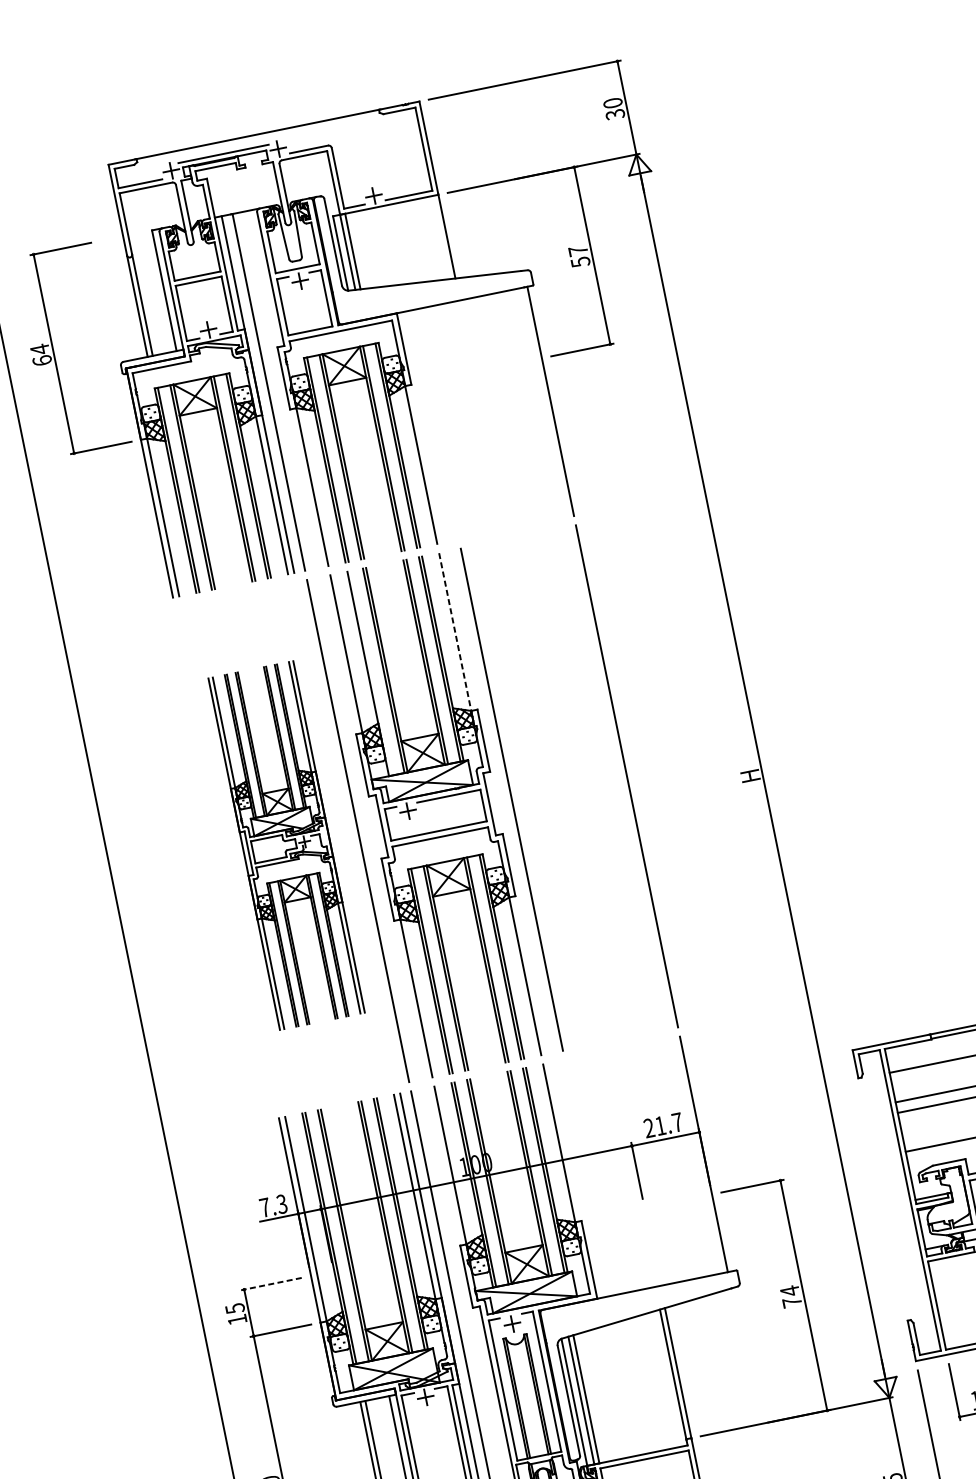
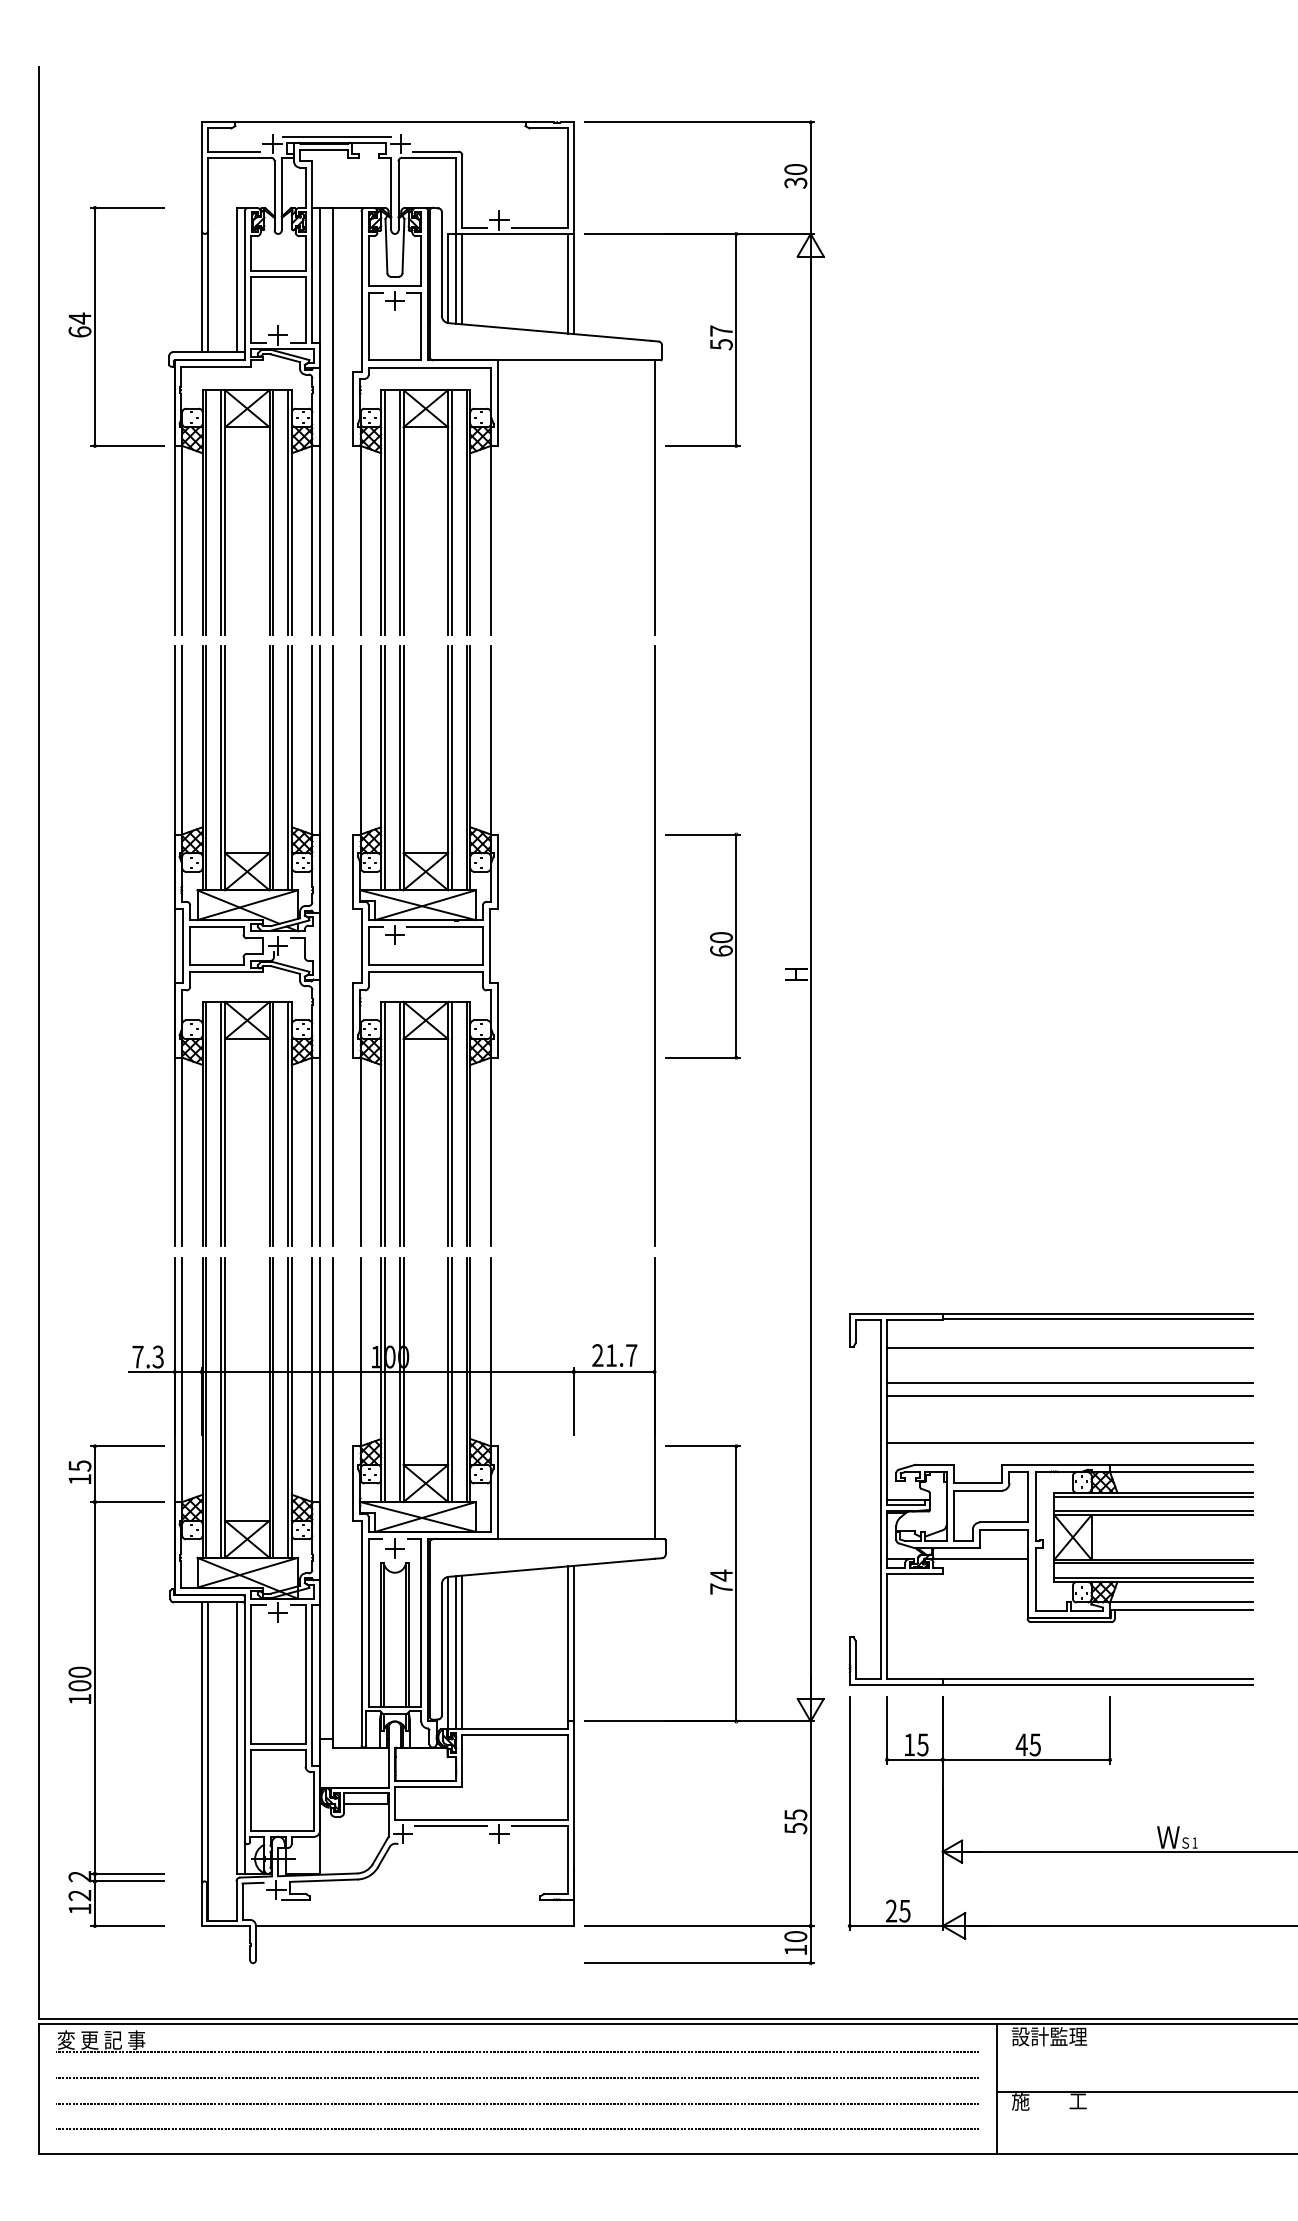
line: (441, 237) -> (567, 283), added
line: (455, 633) -> (490, 741), dashed -> solid
line: (370, 672) -> (384, 767), added
part: (674, 767) -> (710, 947), added
line: (511, 799) -> (516, 945), removed
part: (286, 845) -> (247, 945), size x1.43
line: (270, 1284) -> (126, 1446), dashed -> solid

